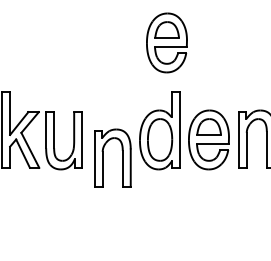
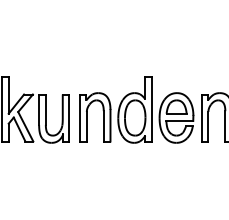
part: (166, 42) -> (140, 35), removed
part: (103, 157) -> (87, 116), moved

